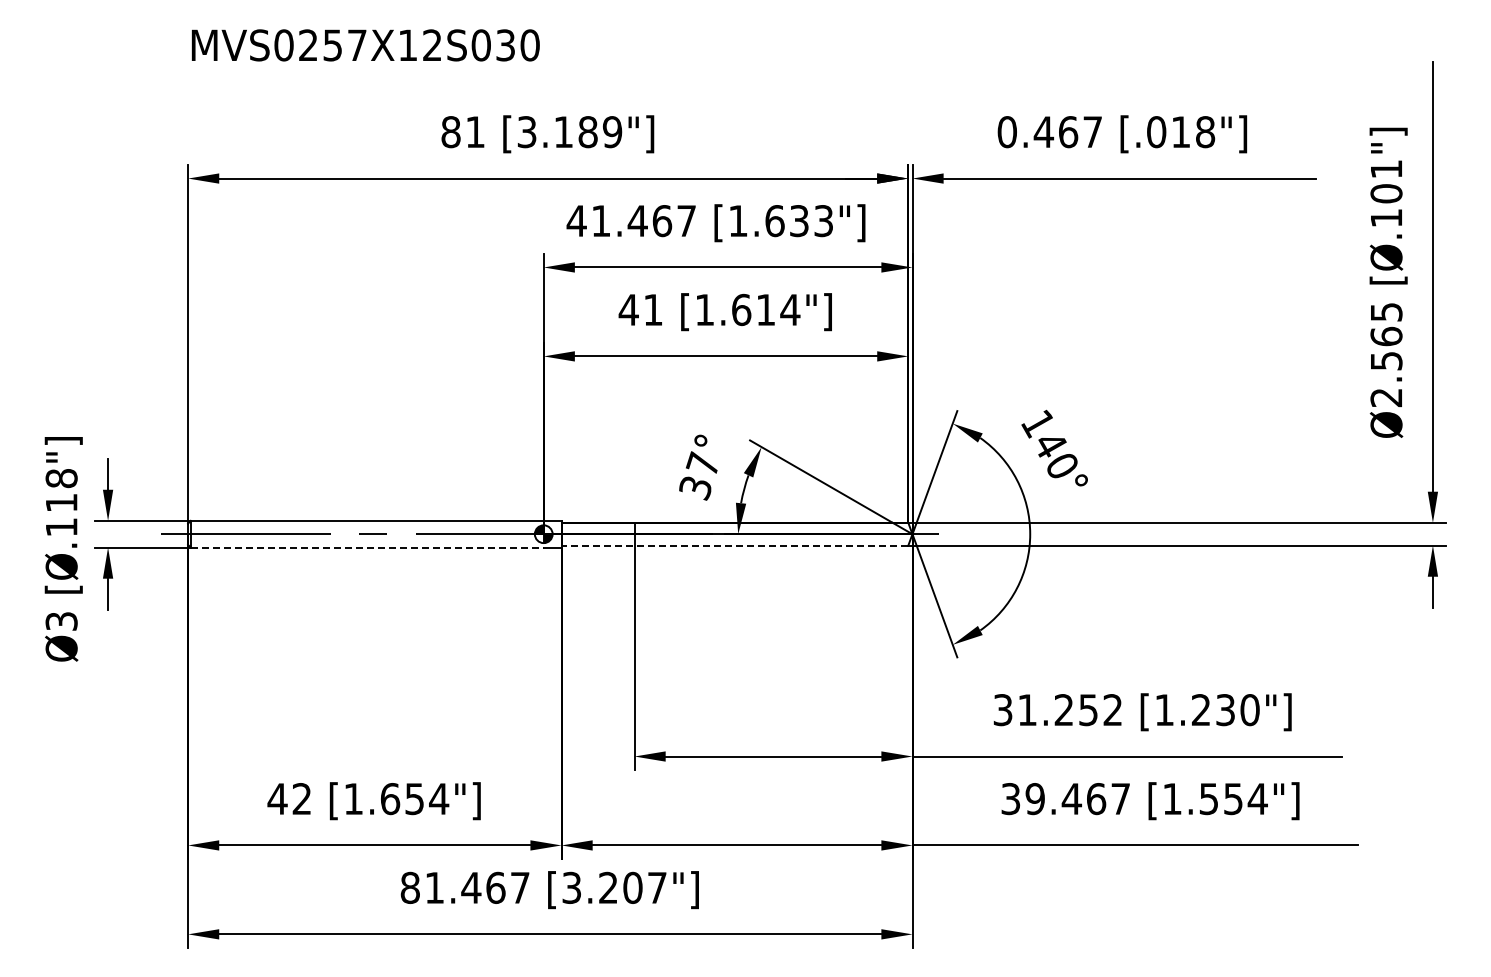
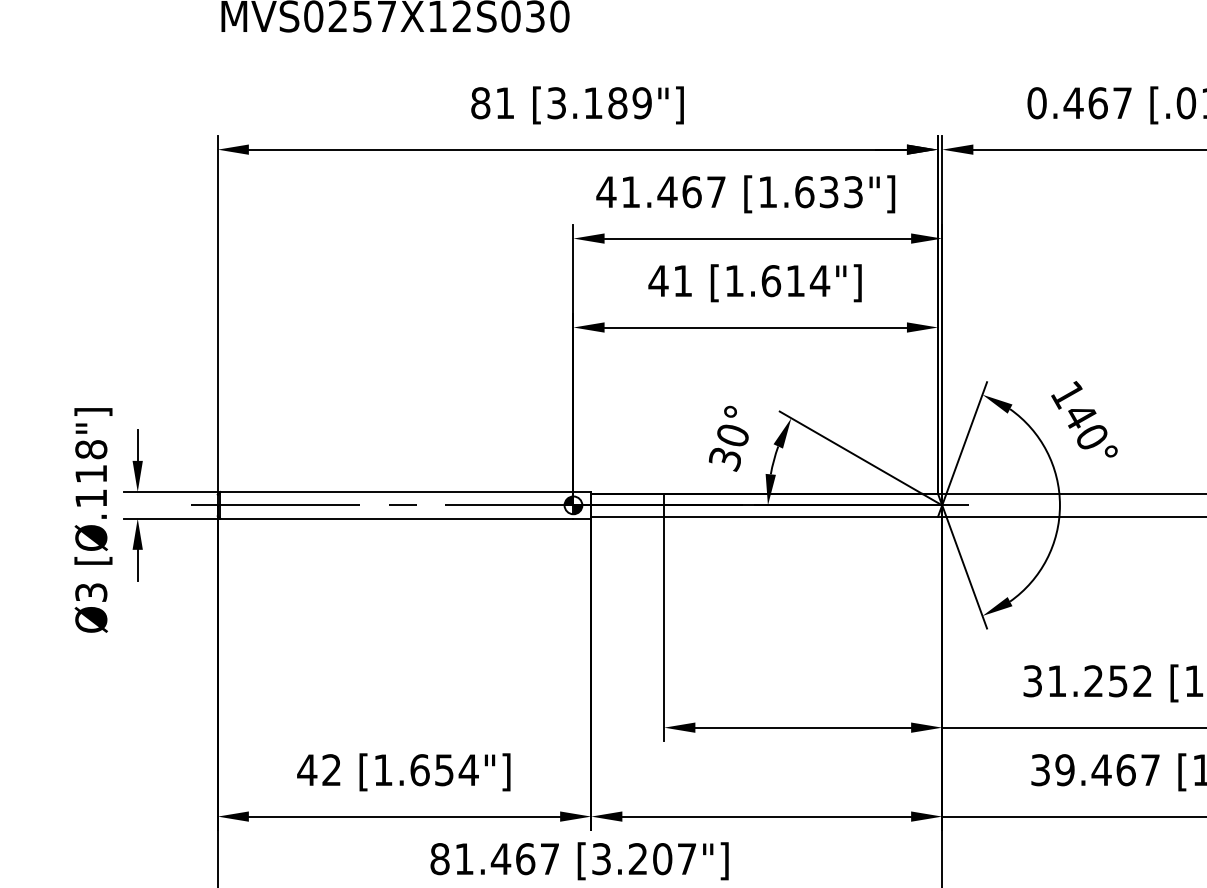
text: (702, 463) -> (732, 434), 37° -> 30°
line: (734, 545) -> (764, 516), dashed -> solid
line: (367, 547) -> (397, 518), dashed -> solid

